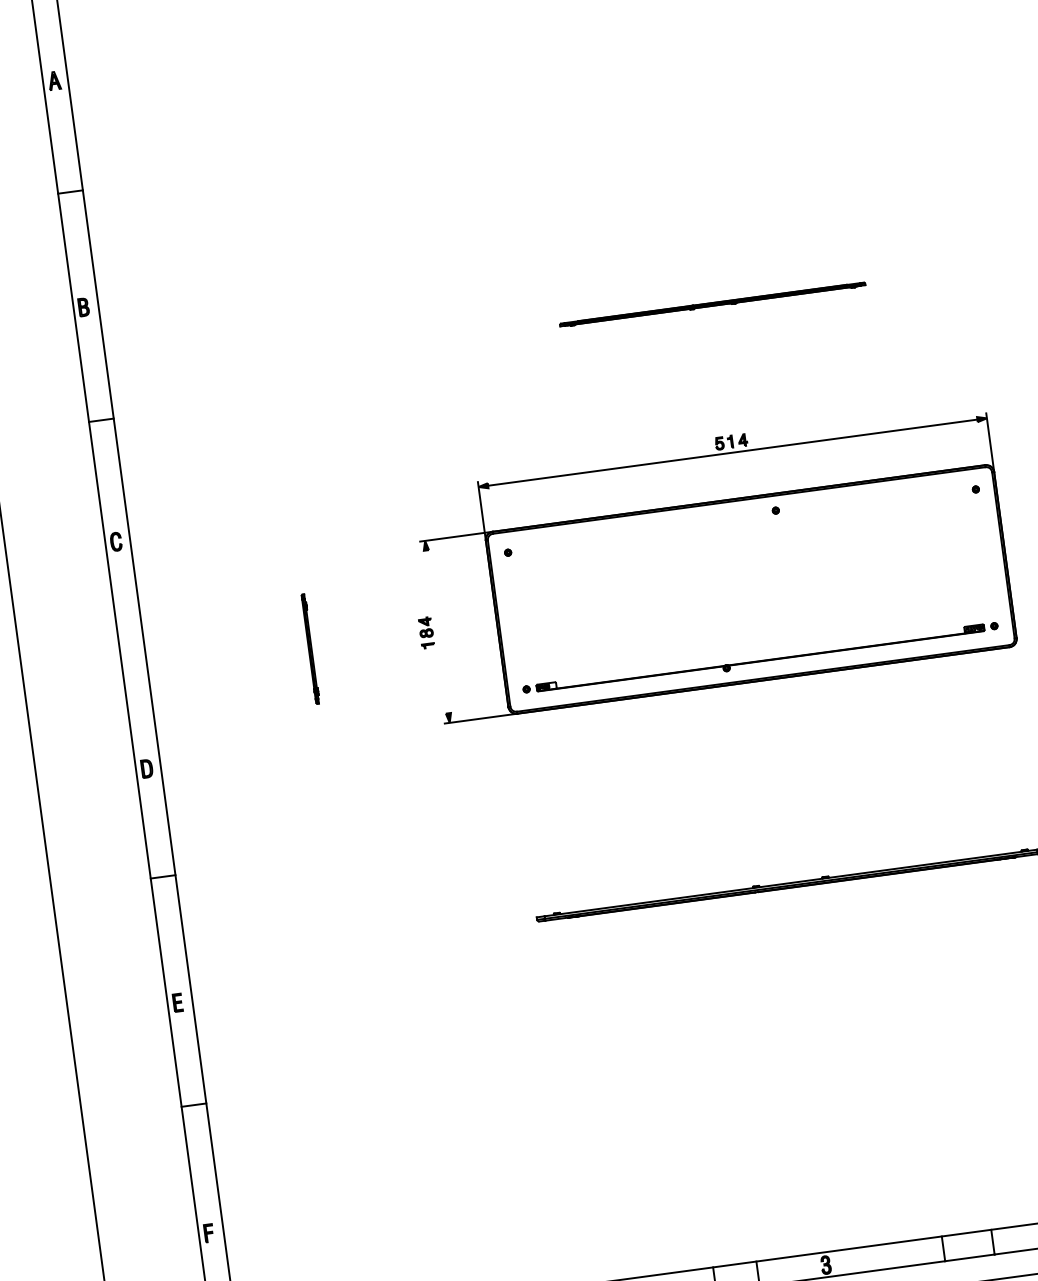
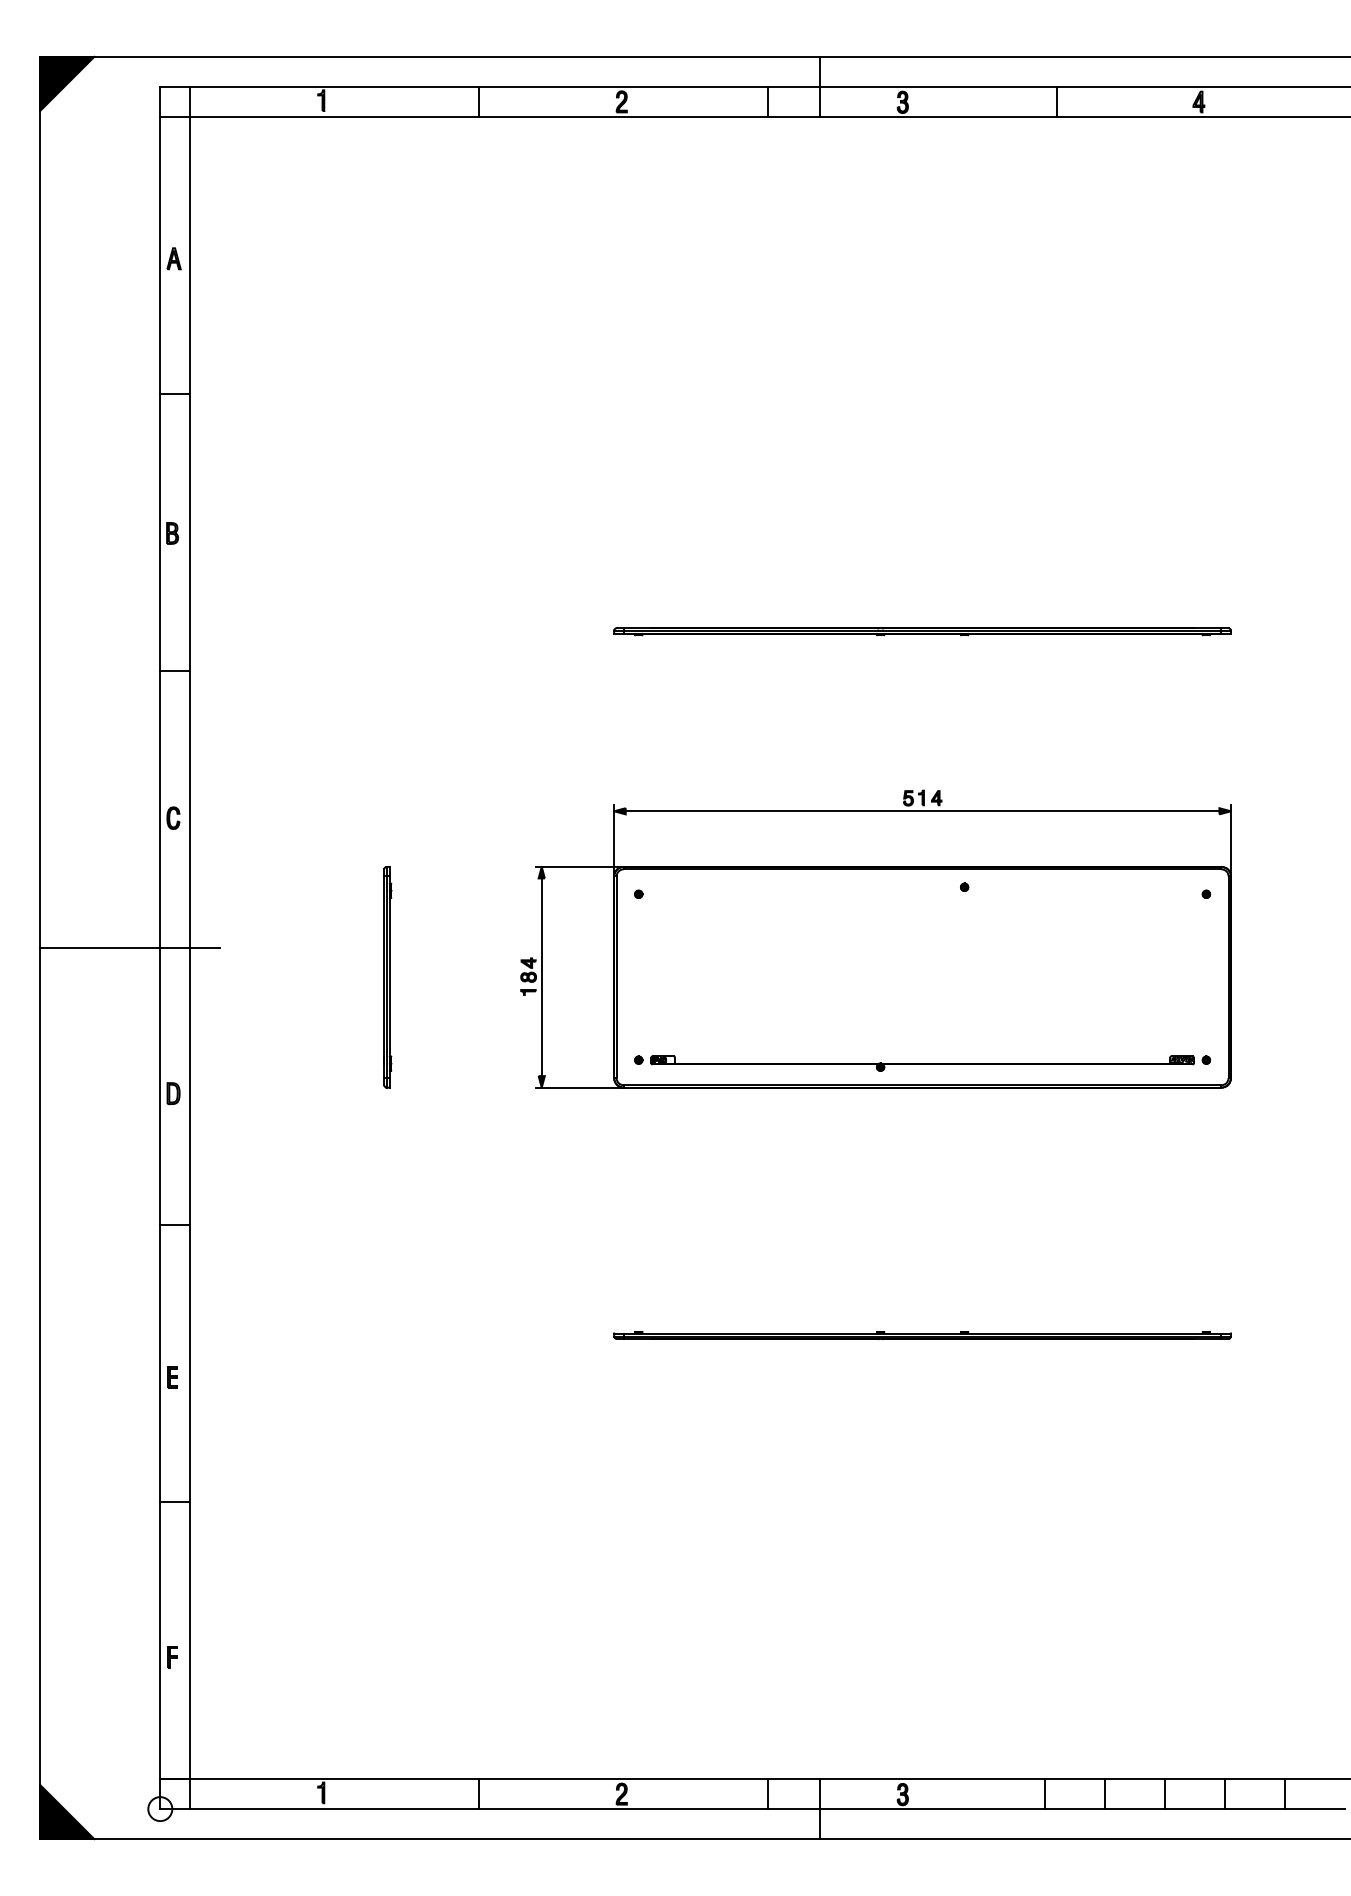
part: (712, 304) -> (922, 631), size x1.67
line: (437, 632) -> (541, 977), added
part: (310, 649) -> (387, 977), size x1.67
line: (95, 653) -> (130, 948), added

